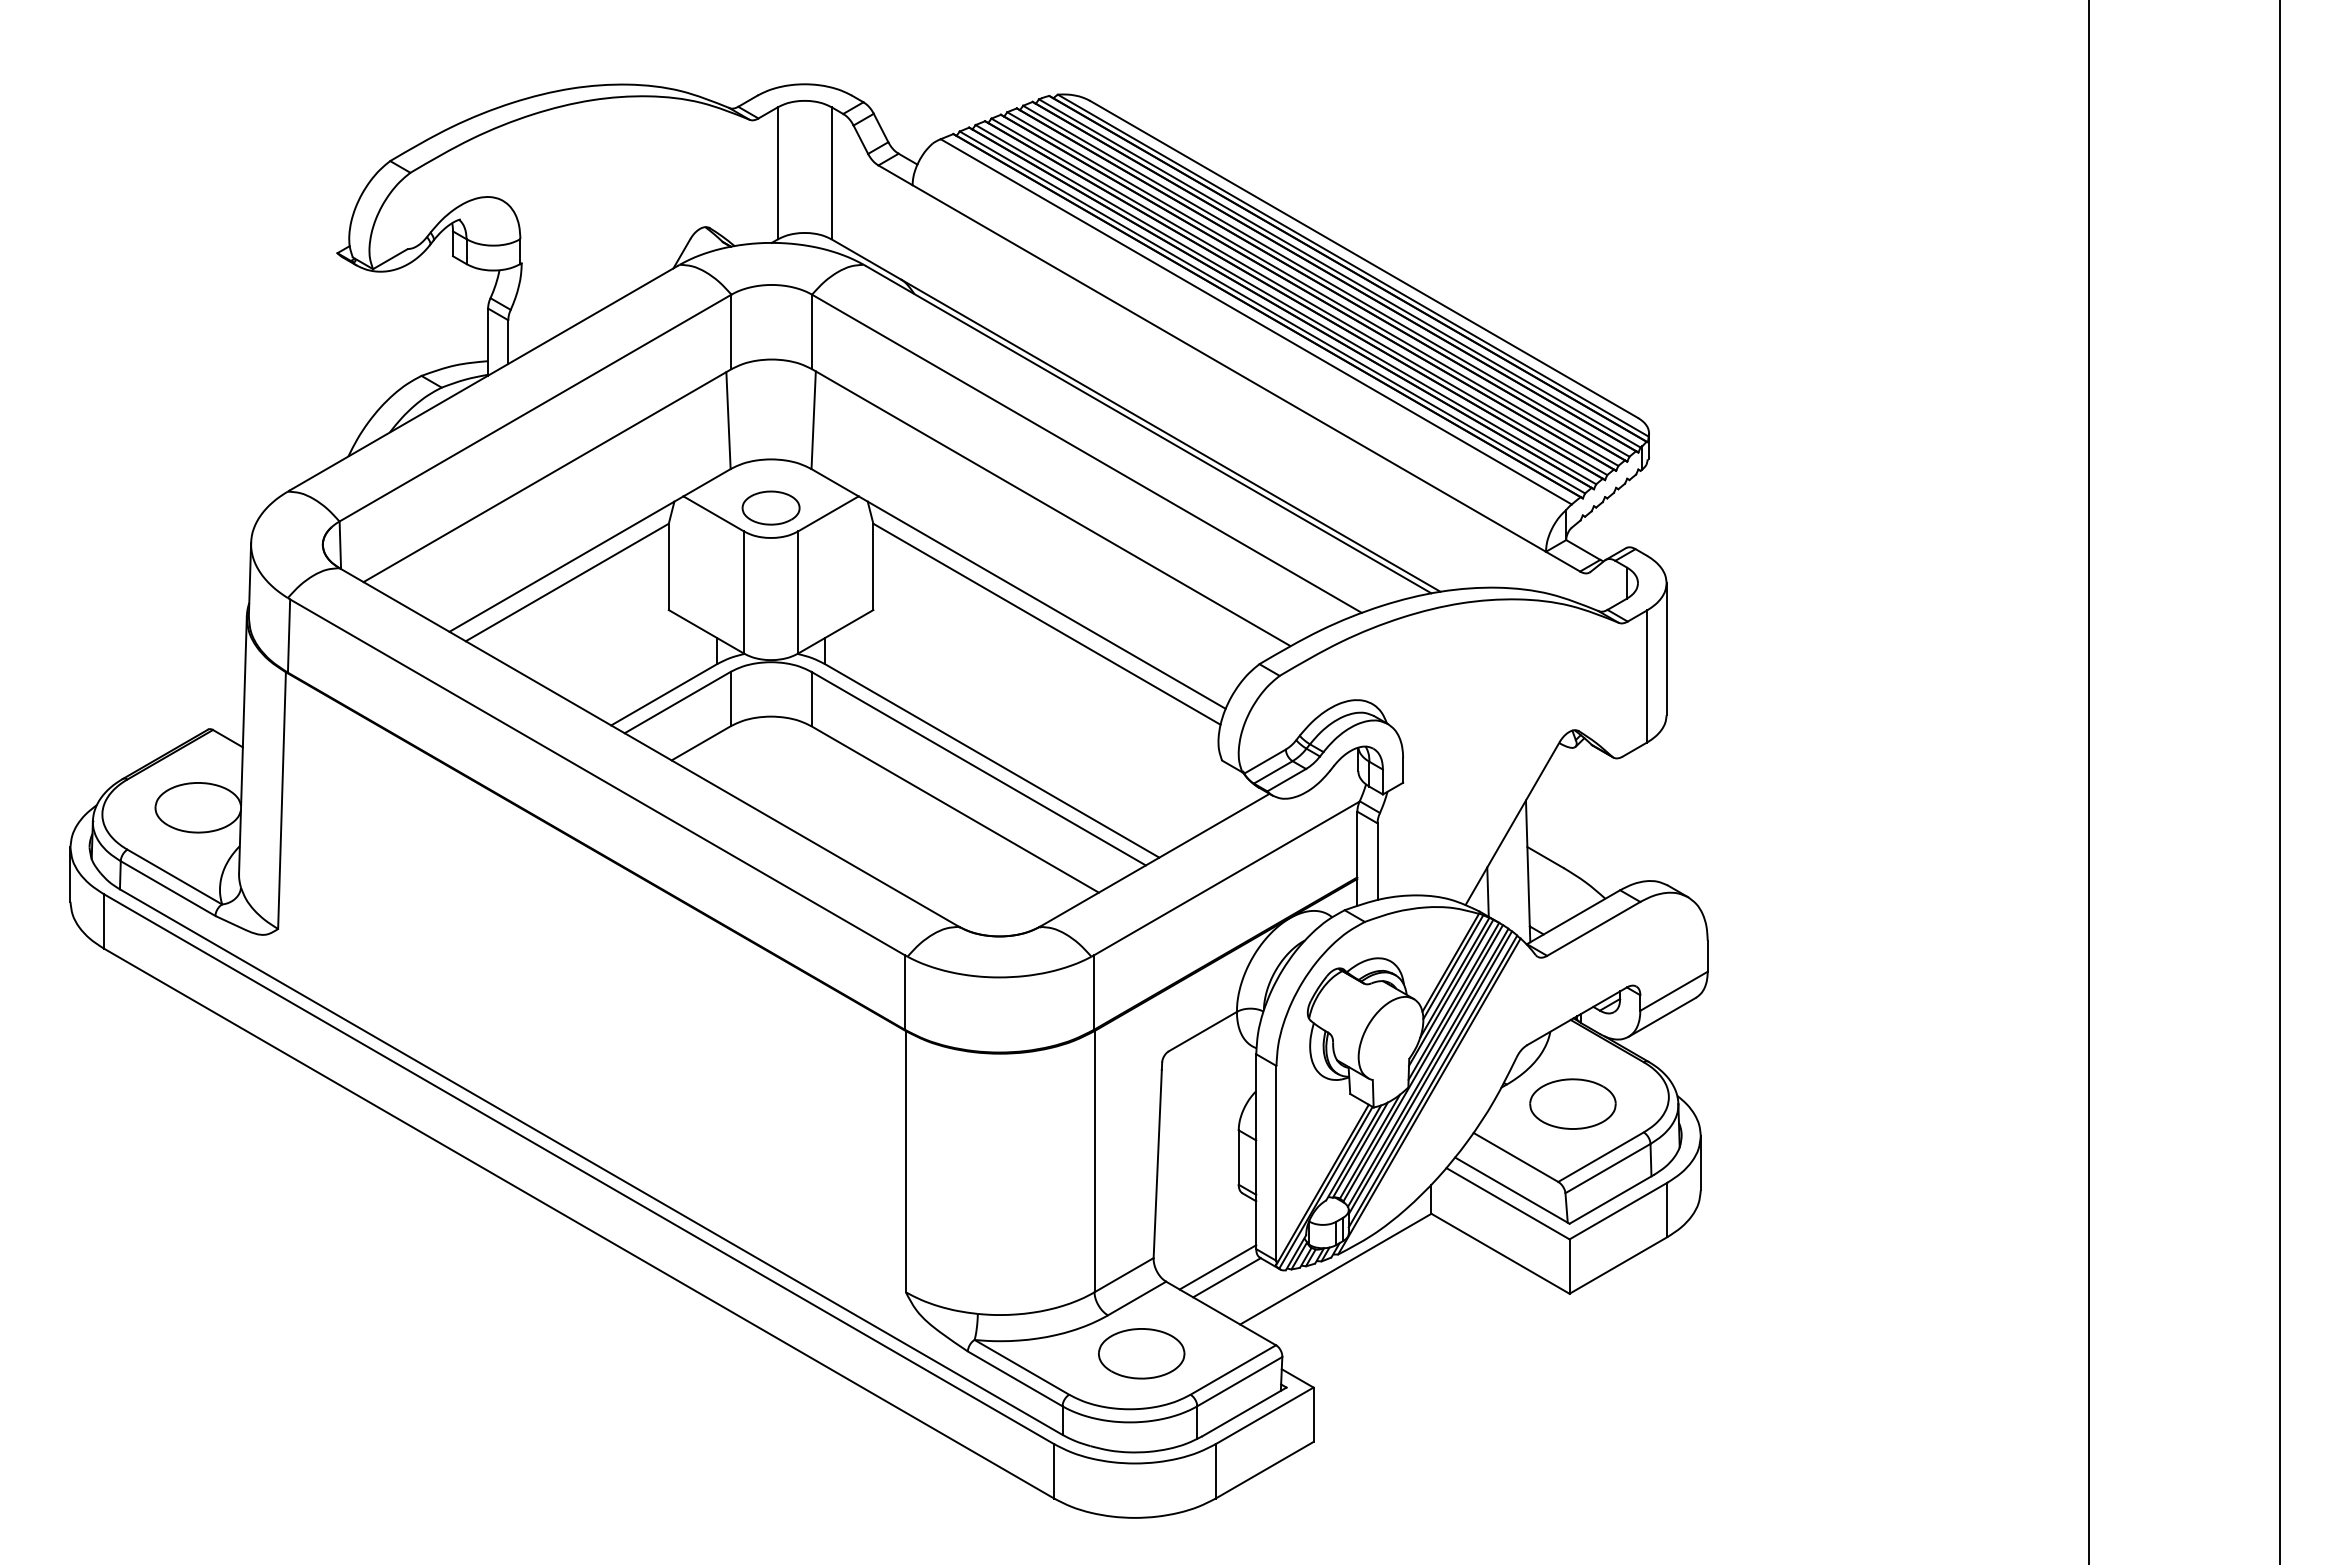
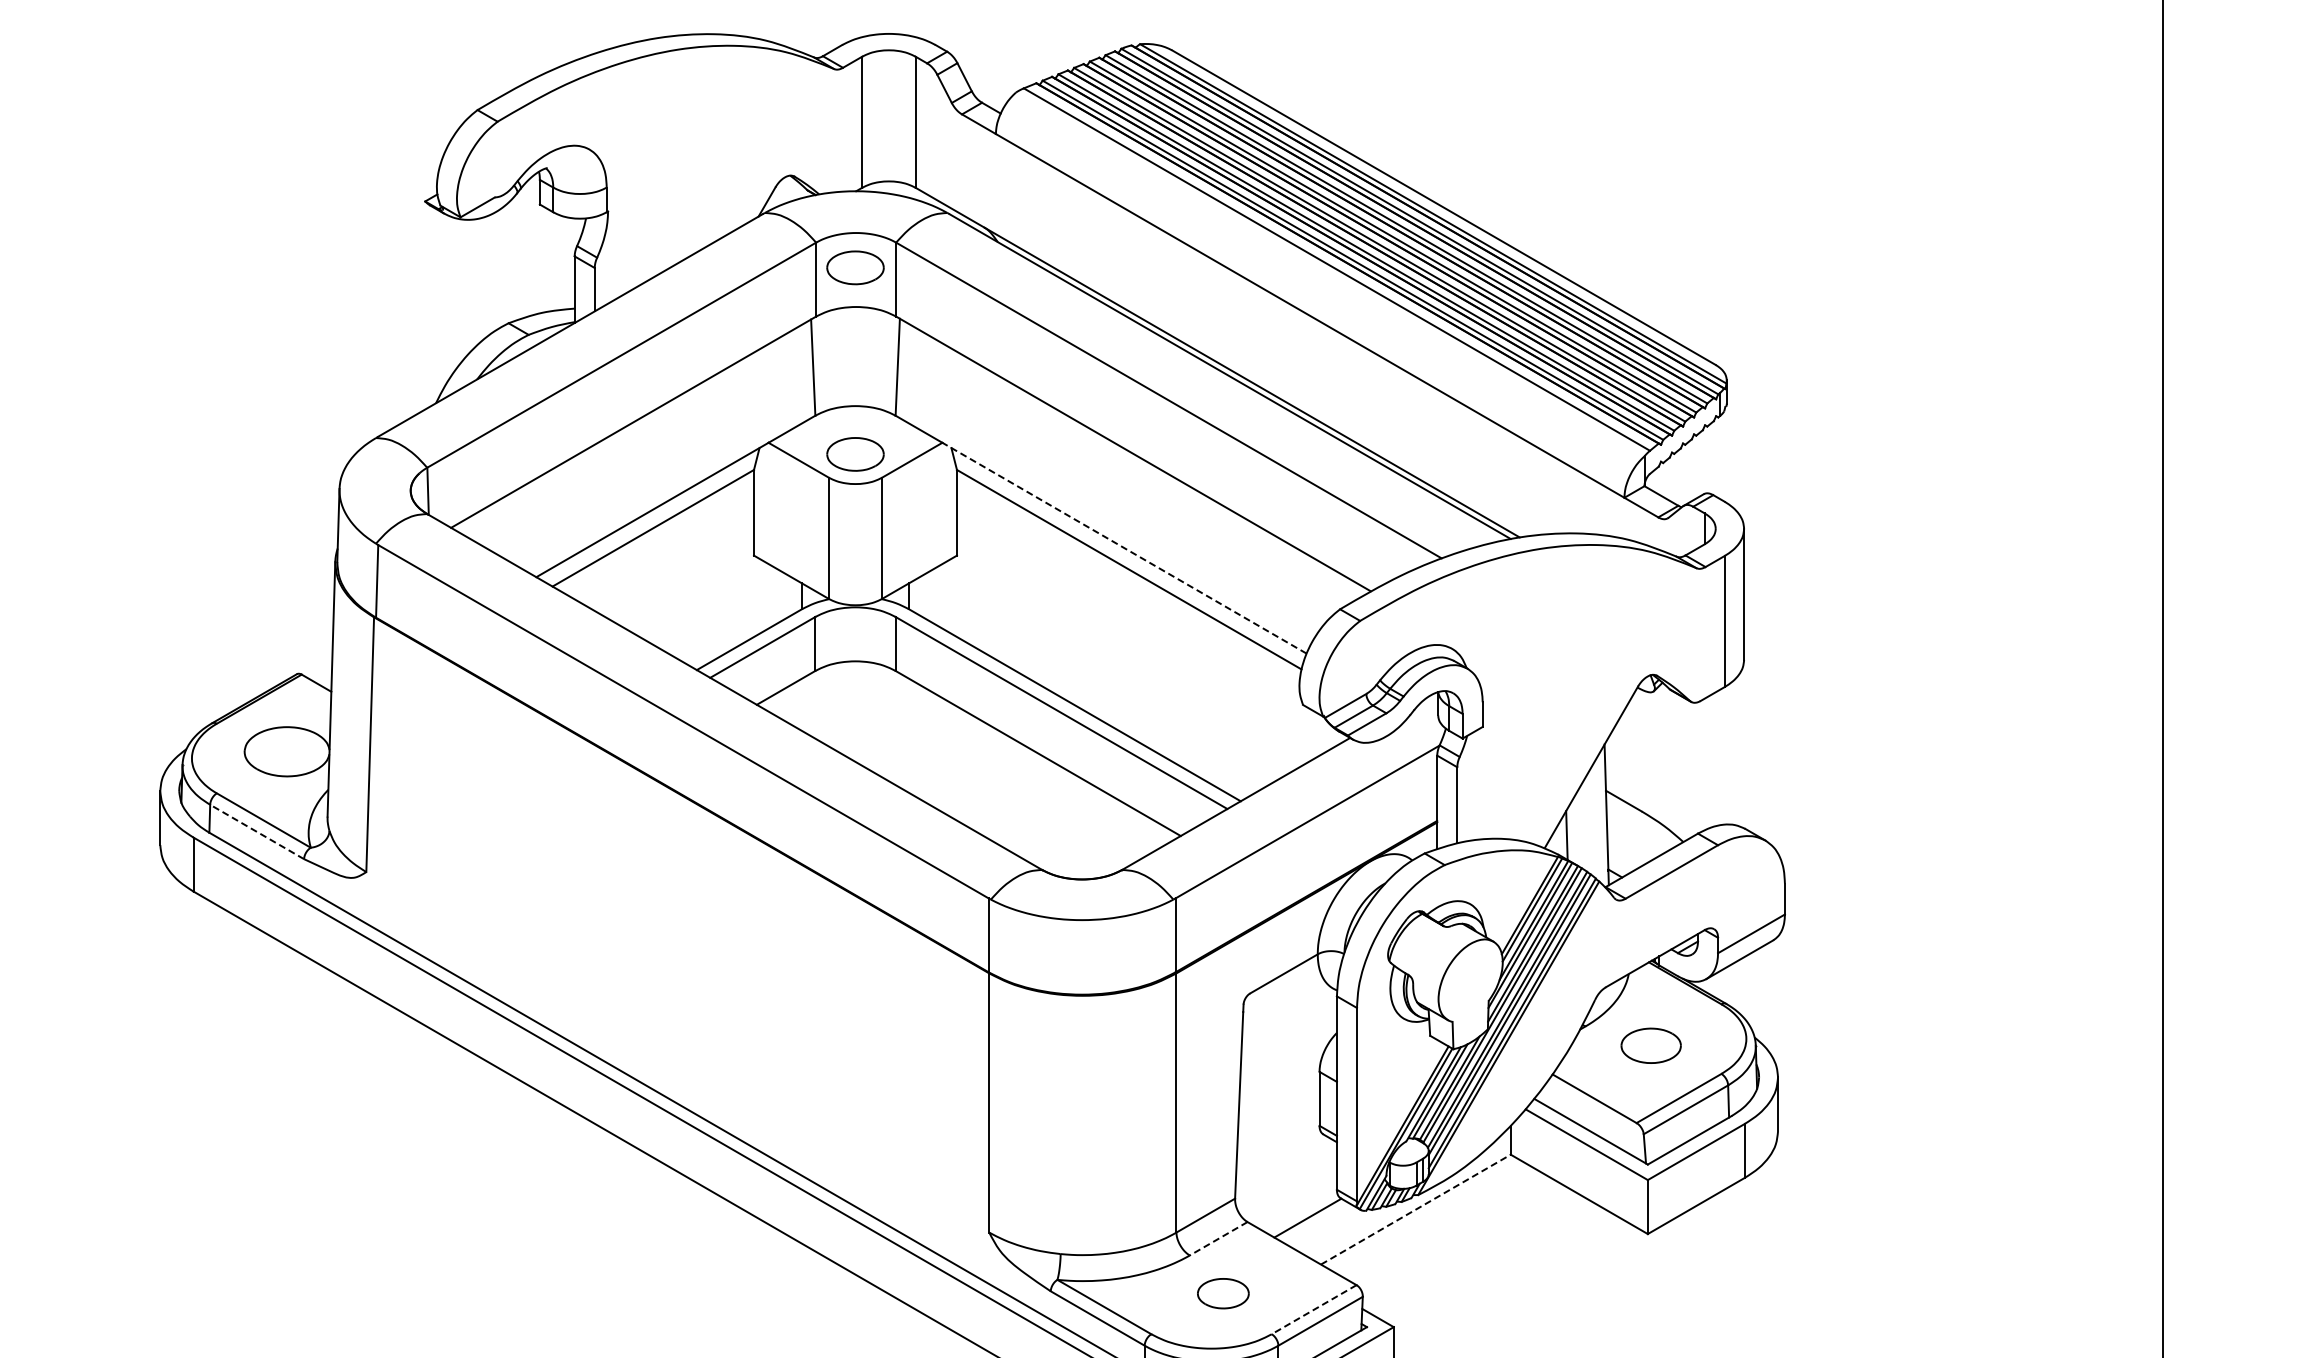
part: (770, 319) -> (854, 267), added
line: (1041, 602) -> (1123, 548), solid -> dashed
line: (168, 888) -> (257, 831), solid -> dashed
part: (1572, 1103) -> (1650, 1045), size x0.7
line: (1217, 1267) -> (1298, 1207), removed
line: (1336, 1268) -> (1416, 1208), solid -> dashed
line: (1137, 1298) -> (1219, 1238), solid -> dashed
part: (1141, 1353) -> (1223, 1293), size x0.6
line: (1232, 1370) -> (1313, 1310), solid -> dashed

